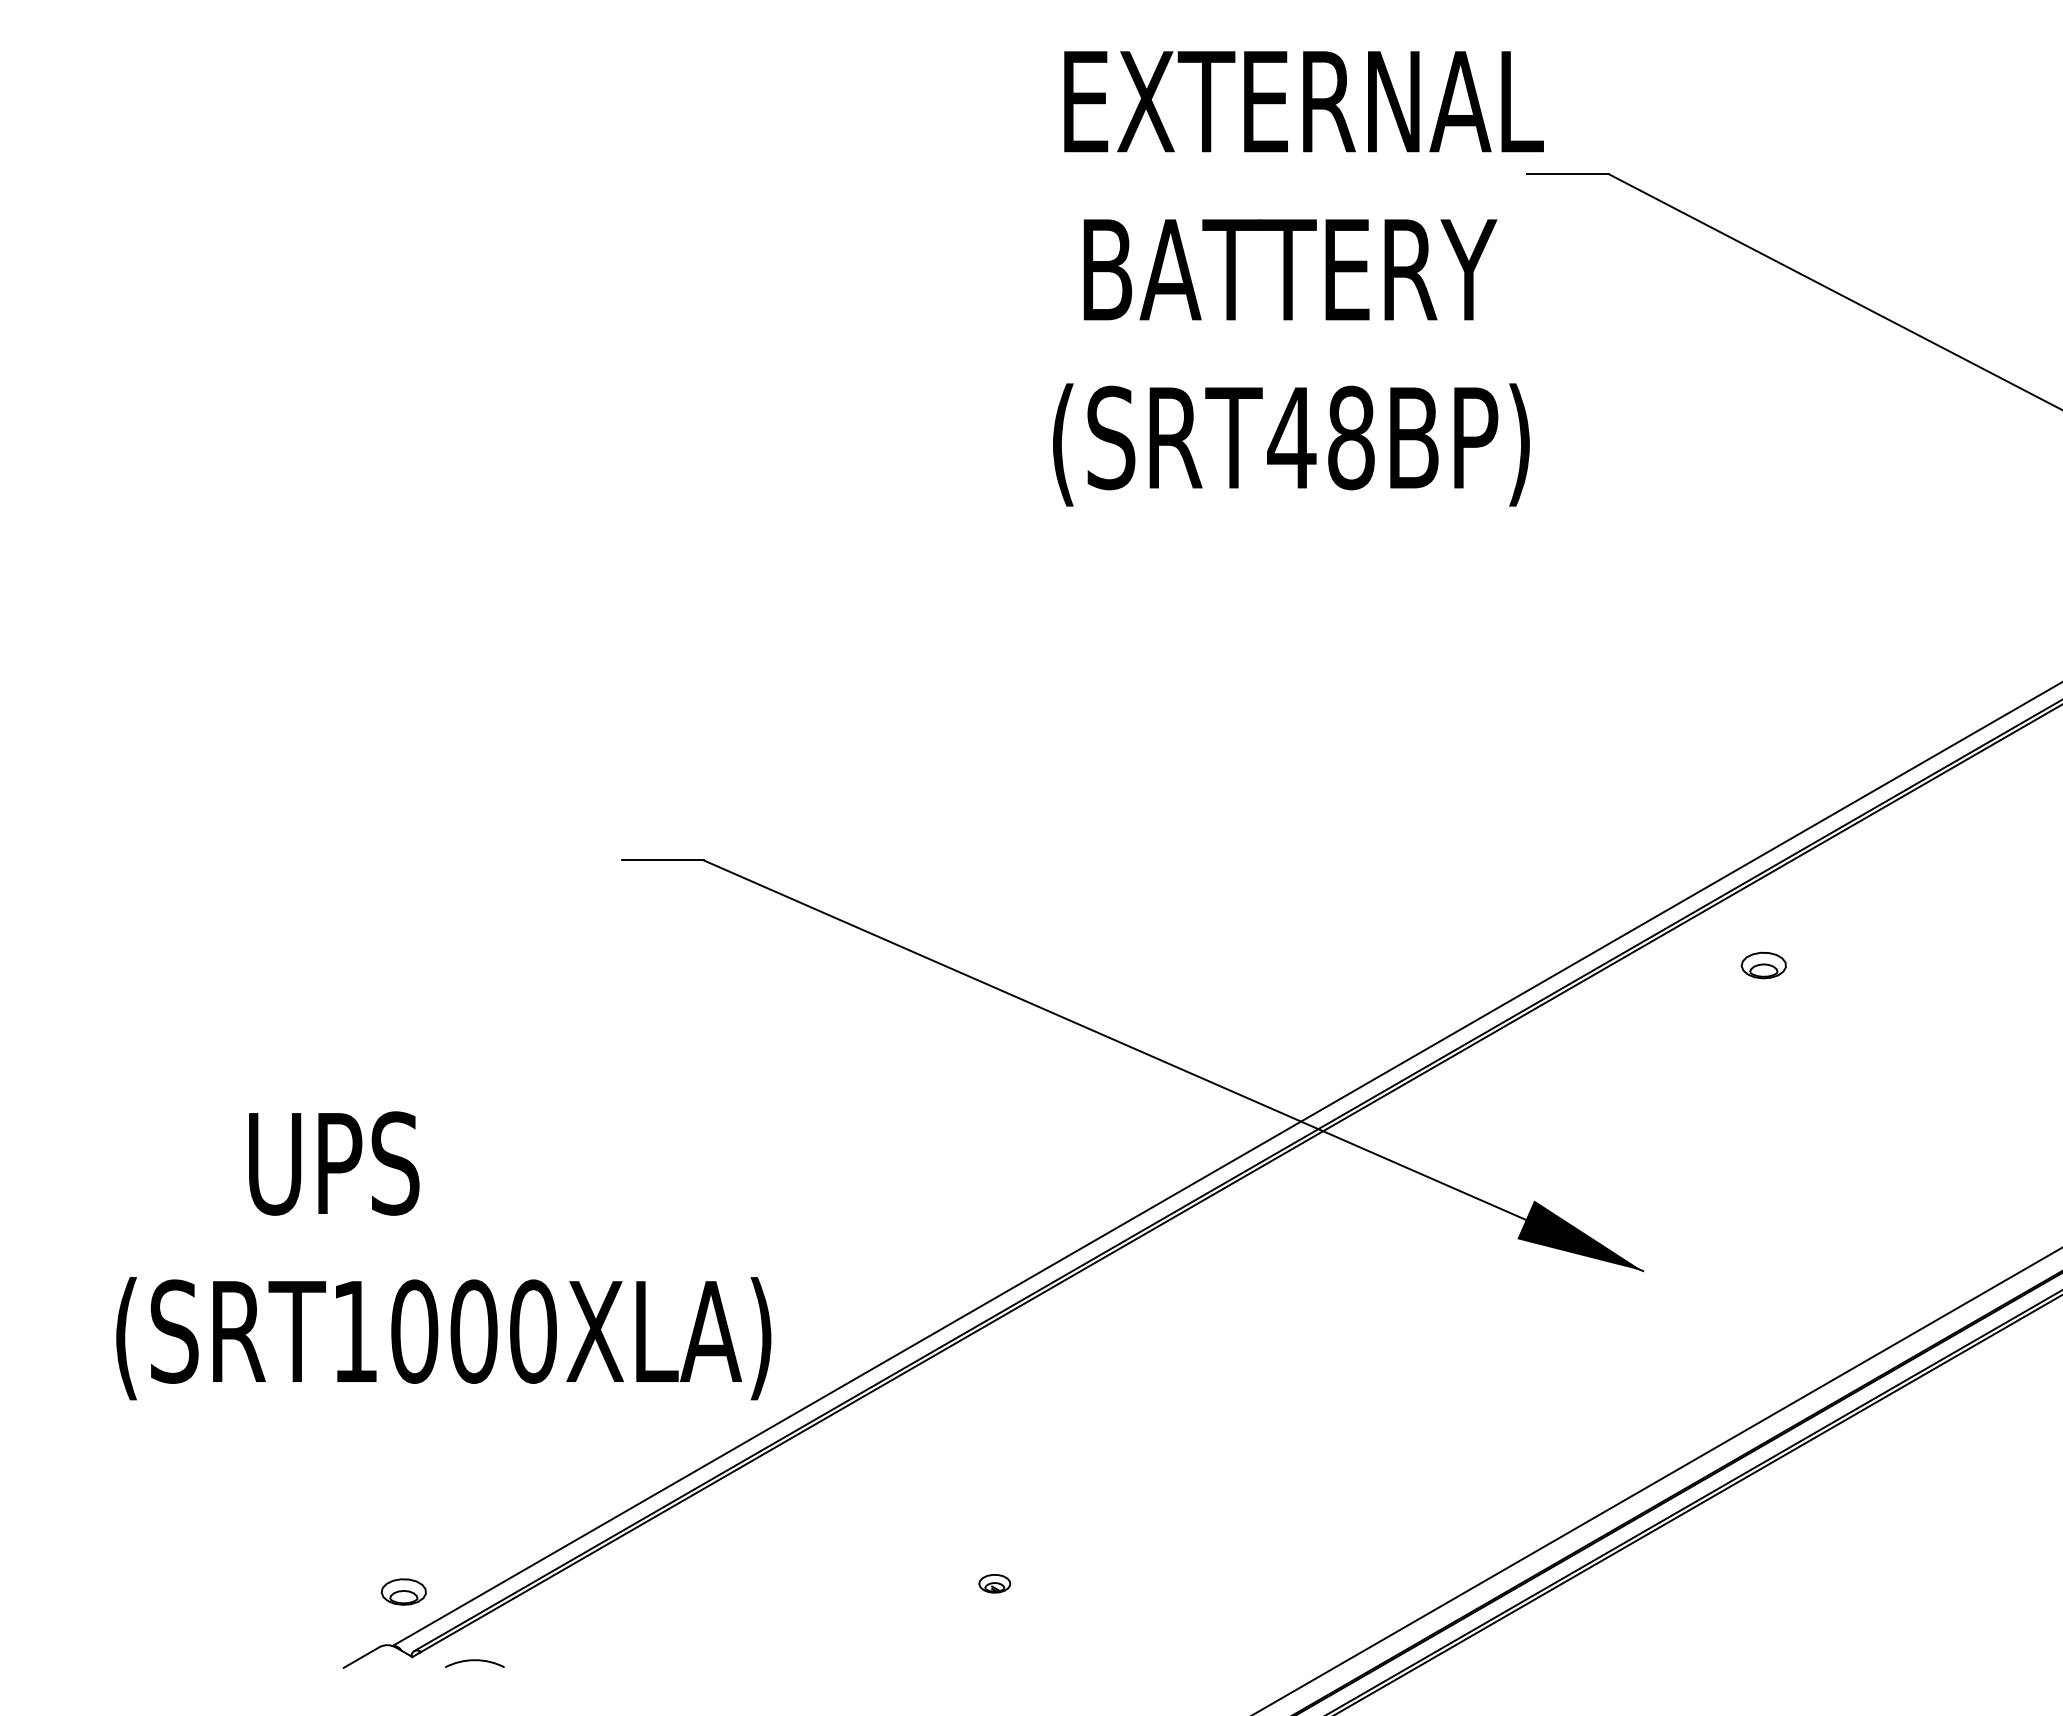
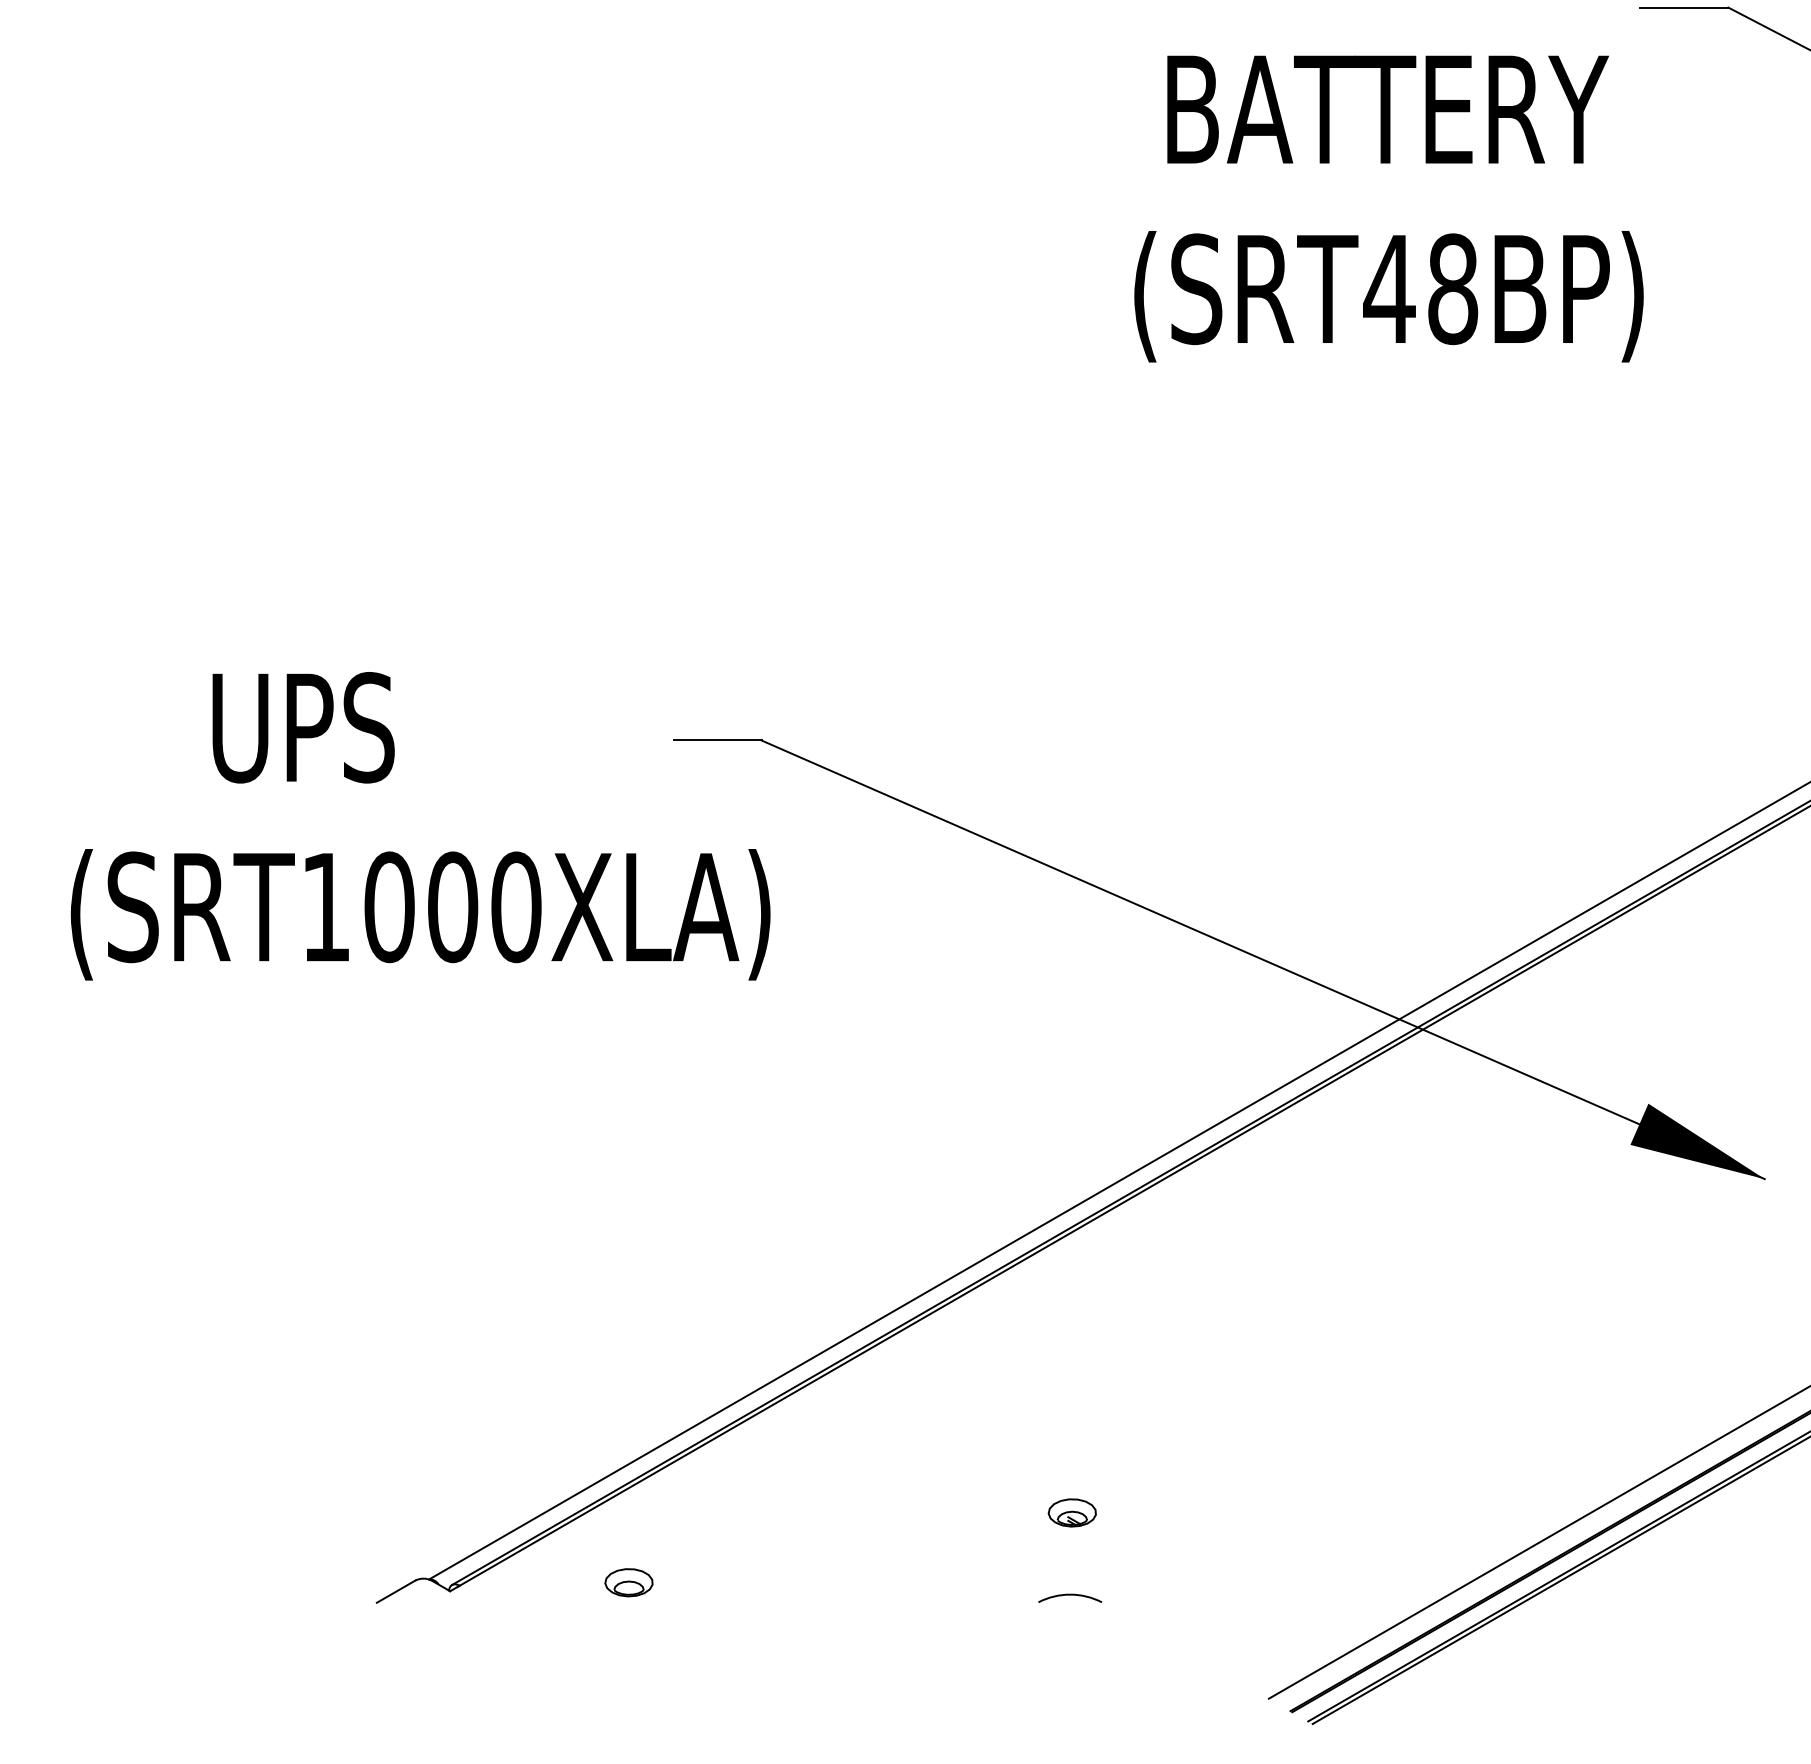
text: (443, 1255) -> (420, 825), moved
part: (994, 1583) -> (1071, 1512), size x1.43
part: (403, 1591) -> (628, 1582), moved
arc: (474, 1661) -> (1069, 1596), moved

